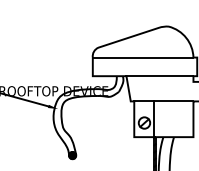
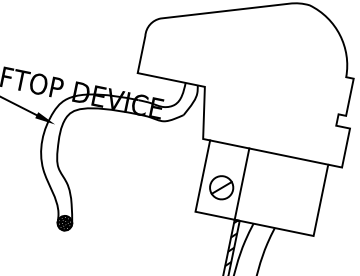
line: (142, 57) -> (244, 56), removed
line: (159, 76) -> (270, 101), removed

